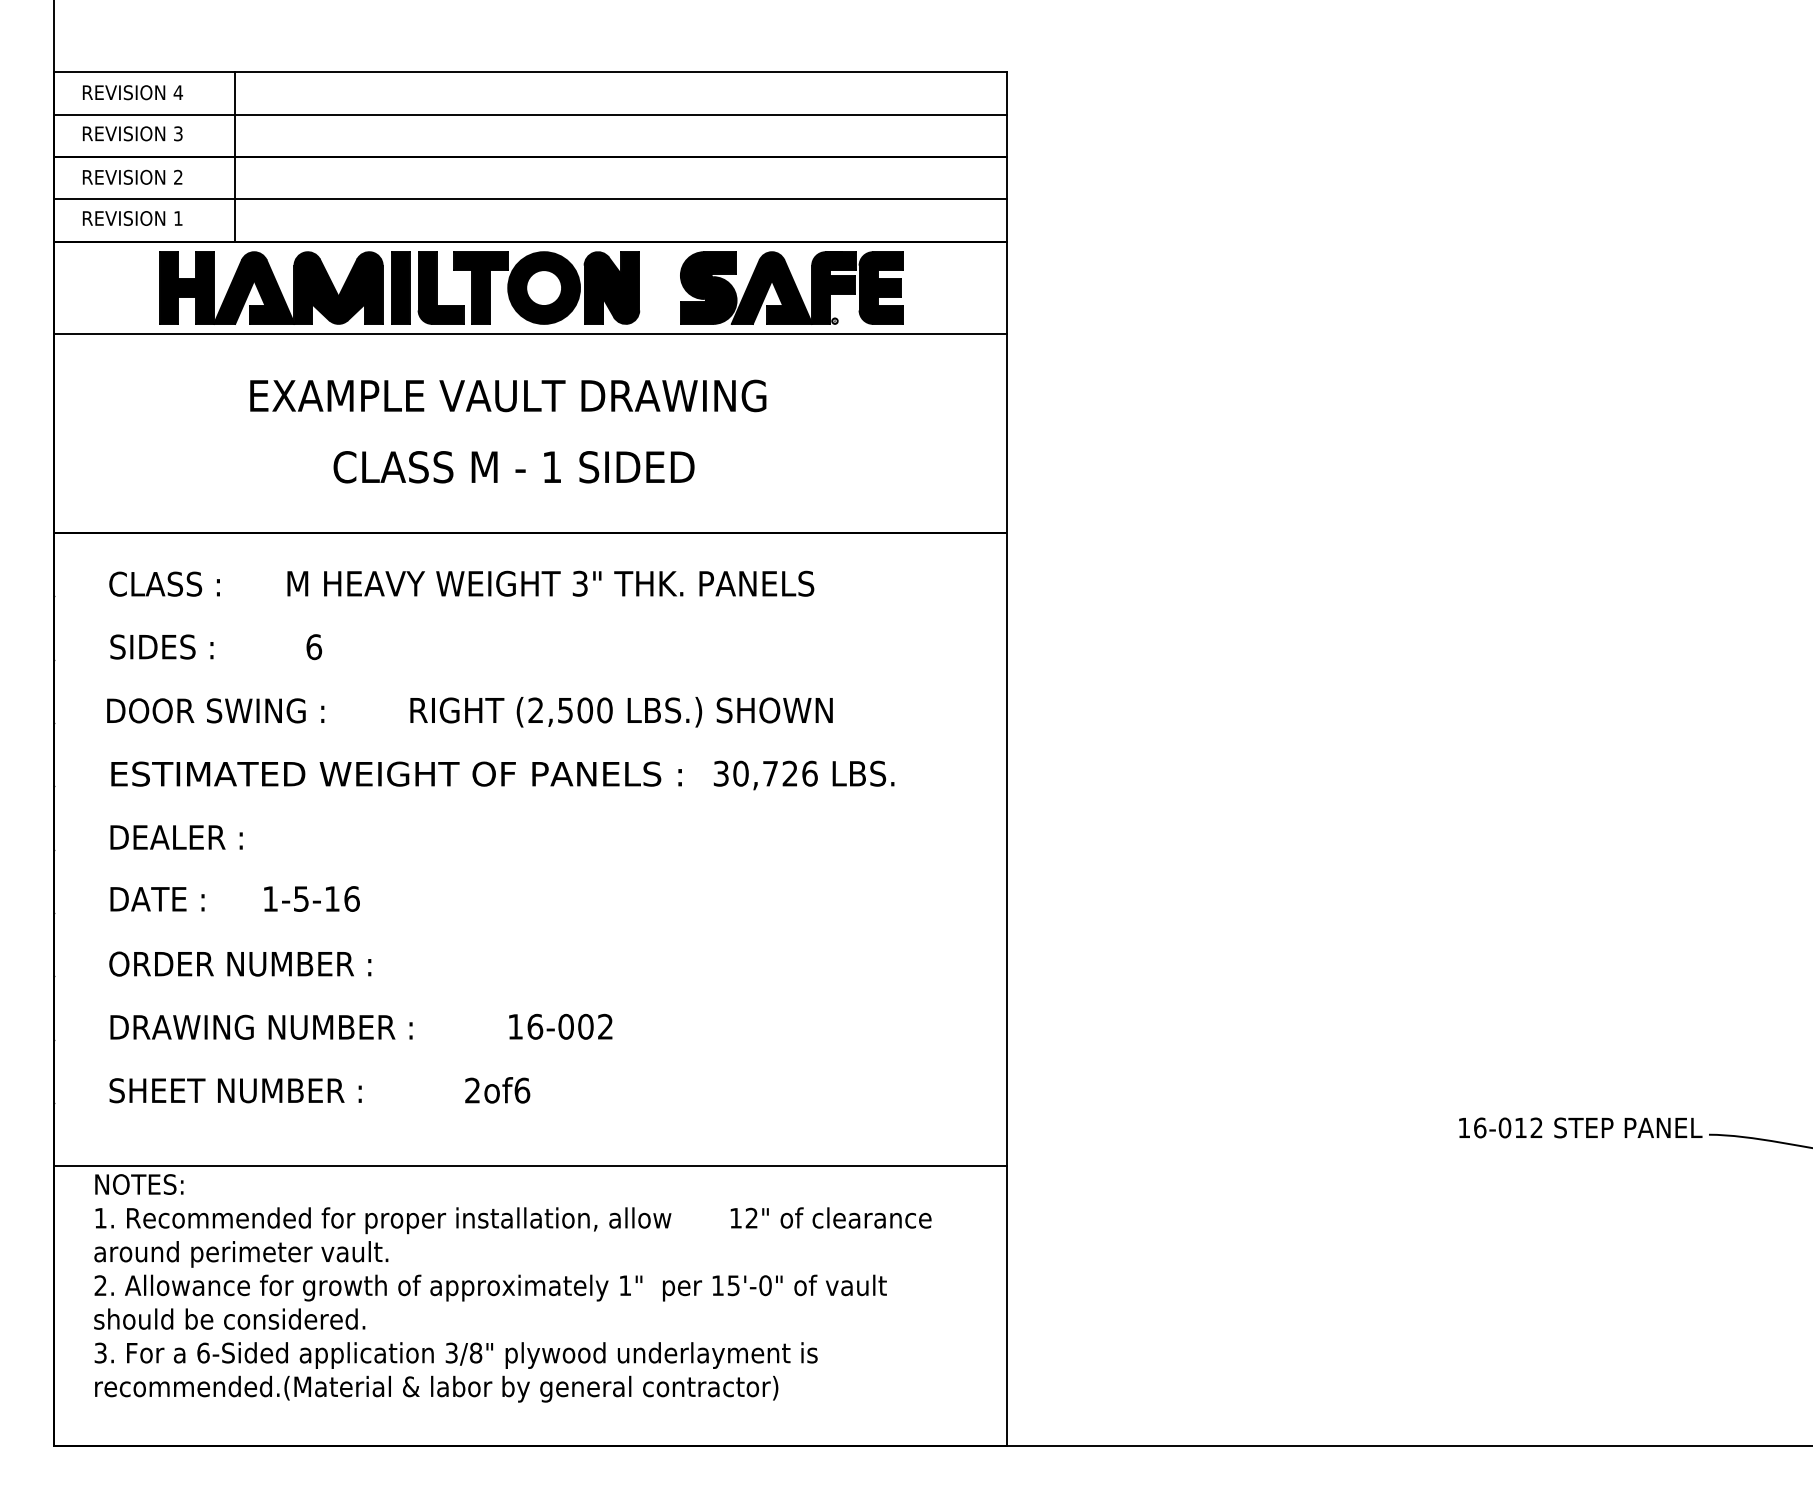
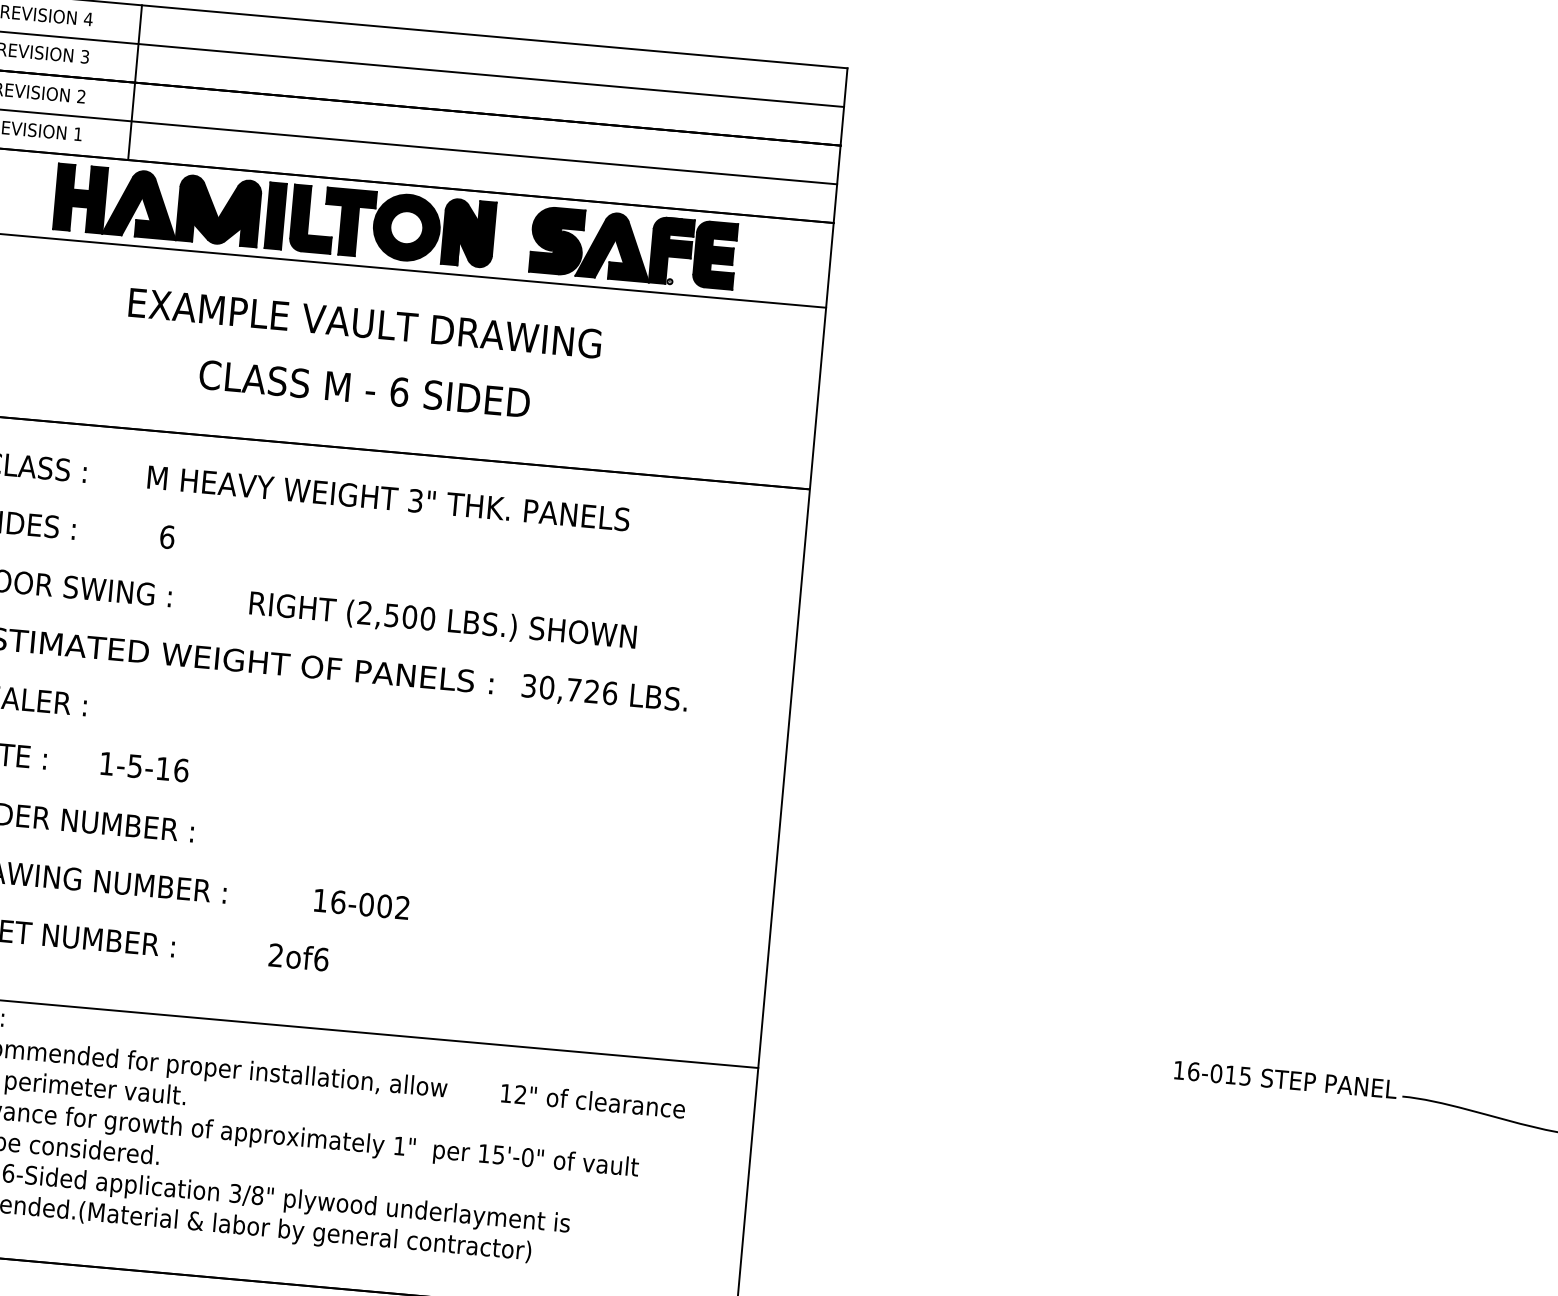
text: (551, 467) -> (398, 392), 1 -> 6
text: (1536, 1127) -> (1245, 1075), 16-012 -> 16-015

